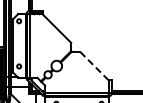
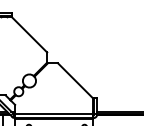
line: (93, 65) -> (74, 80), dashed -> solid

